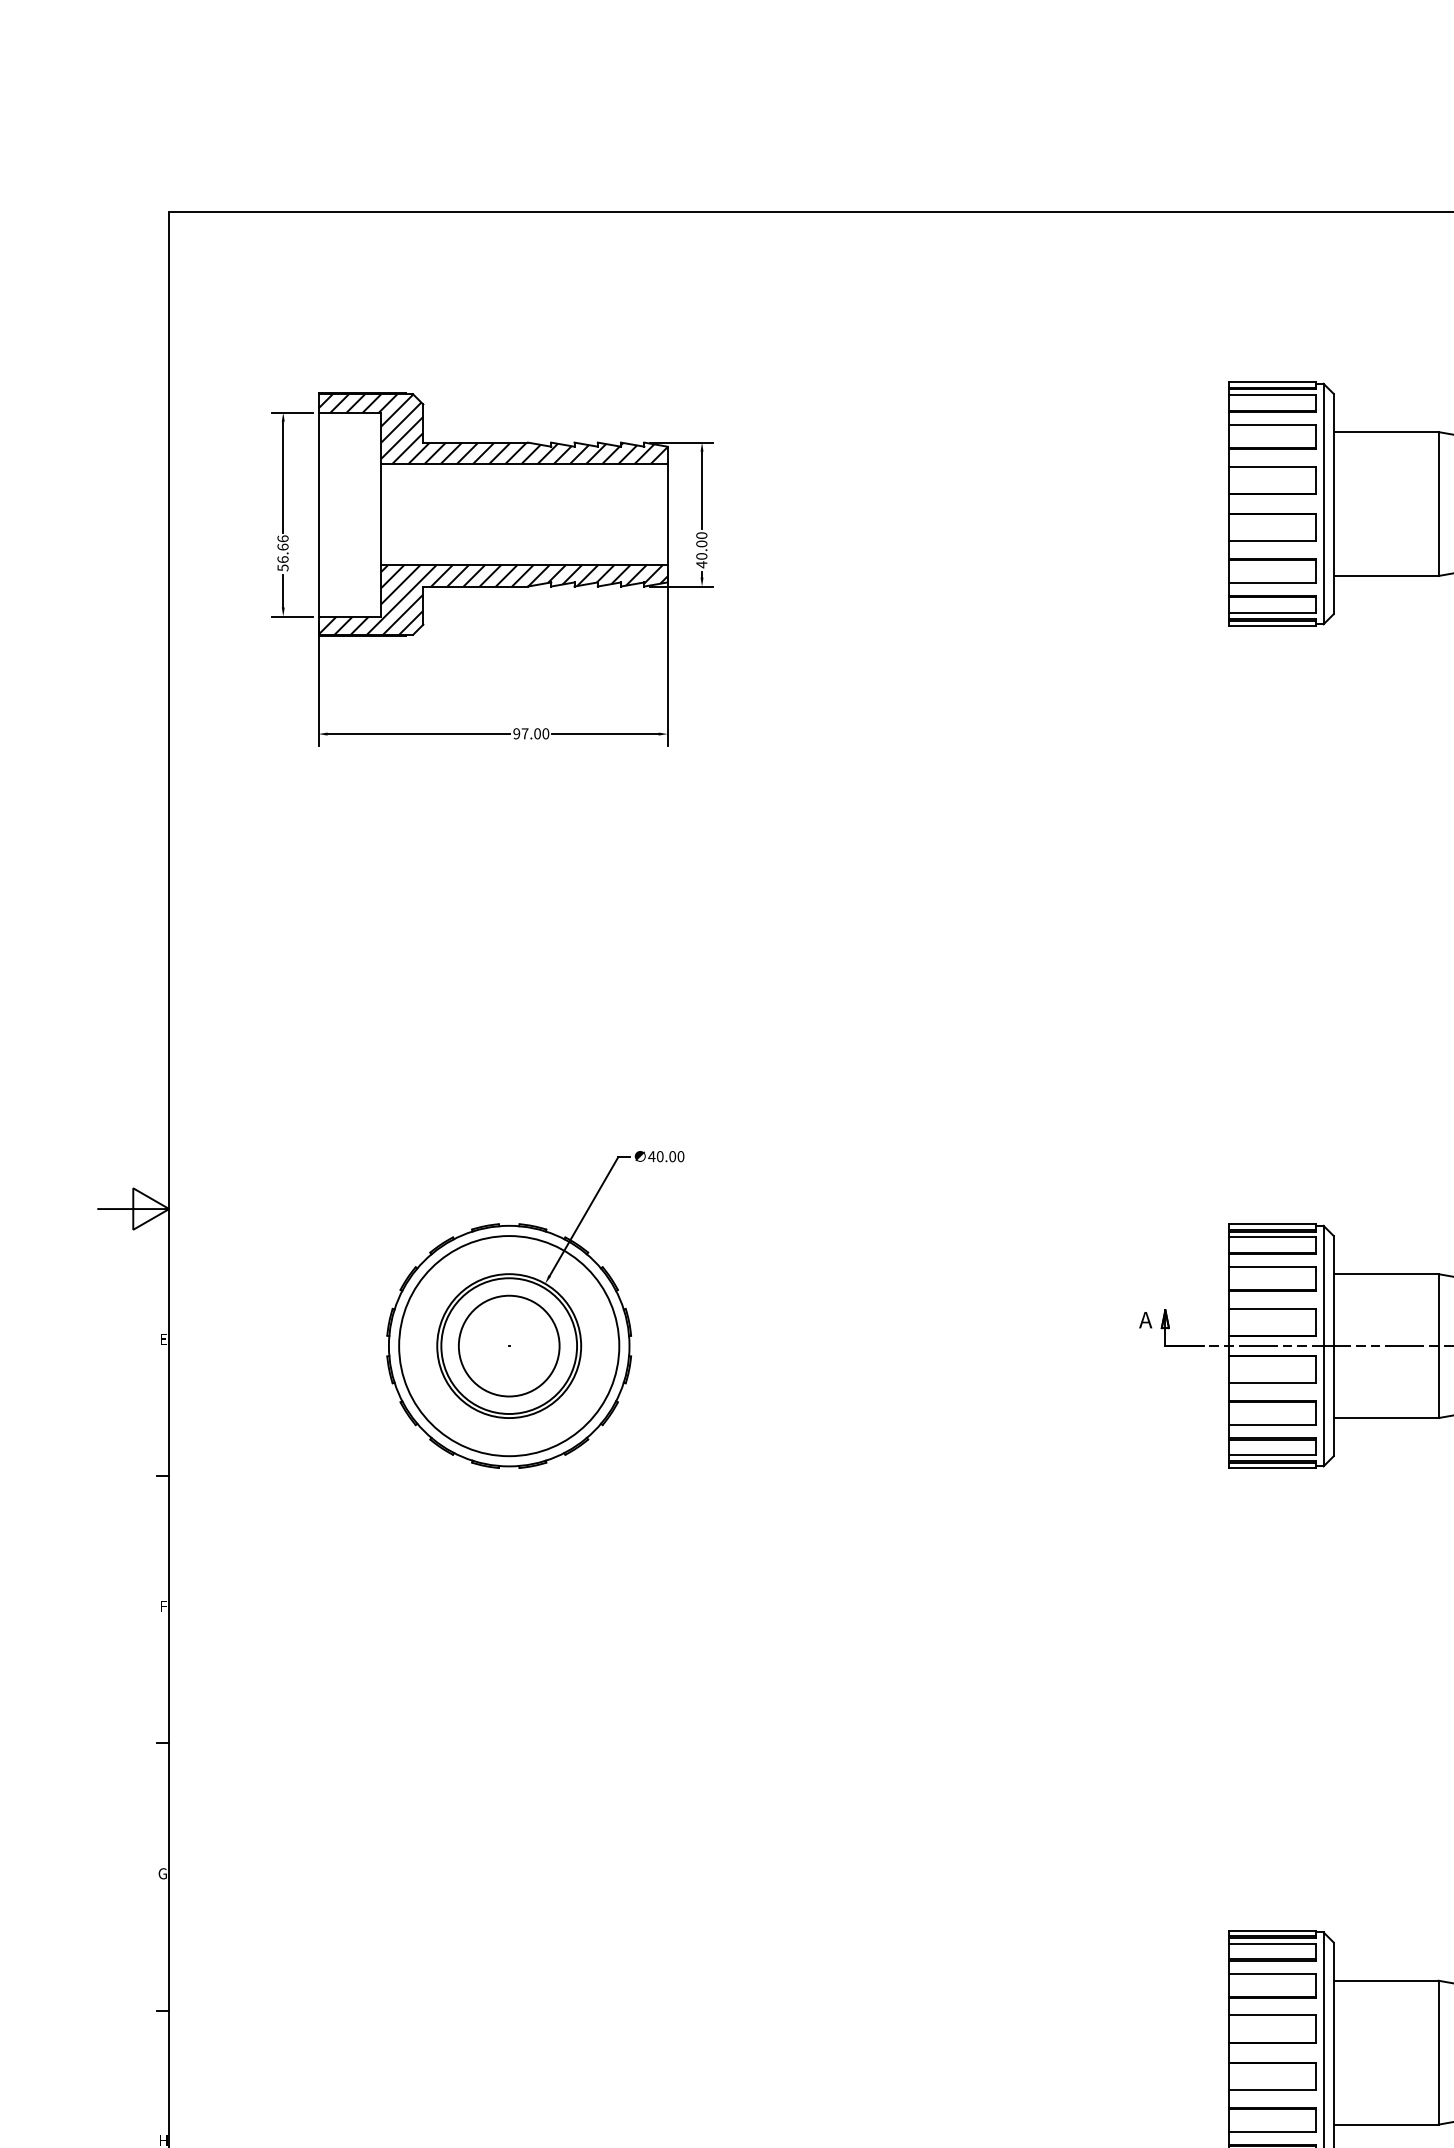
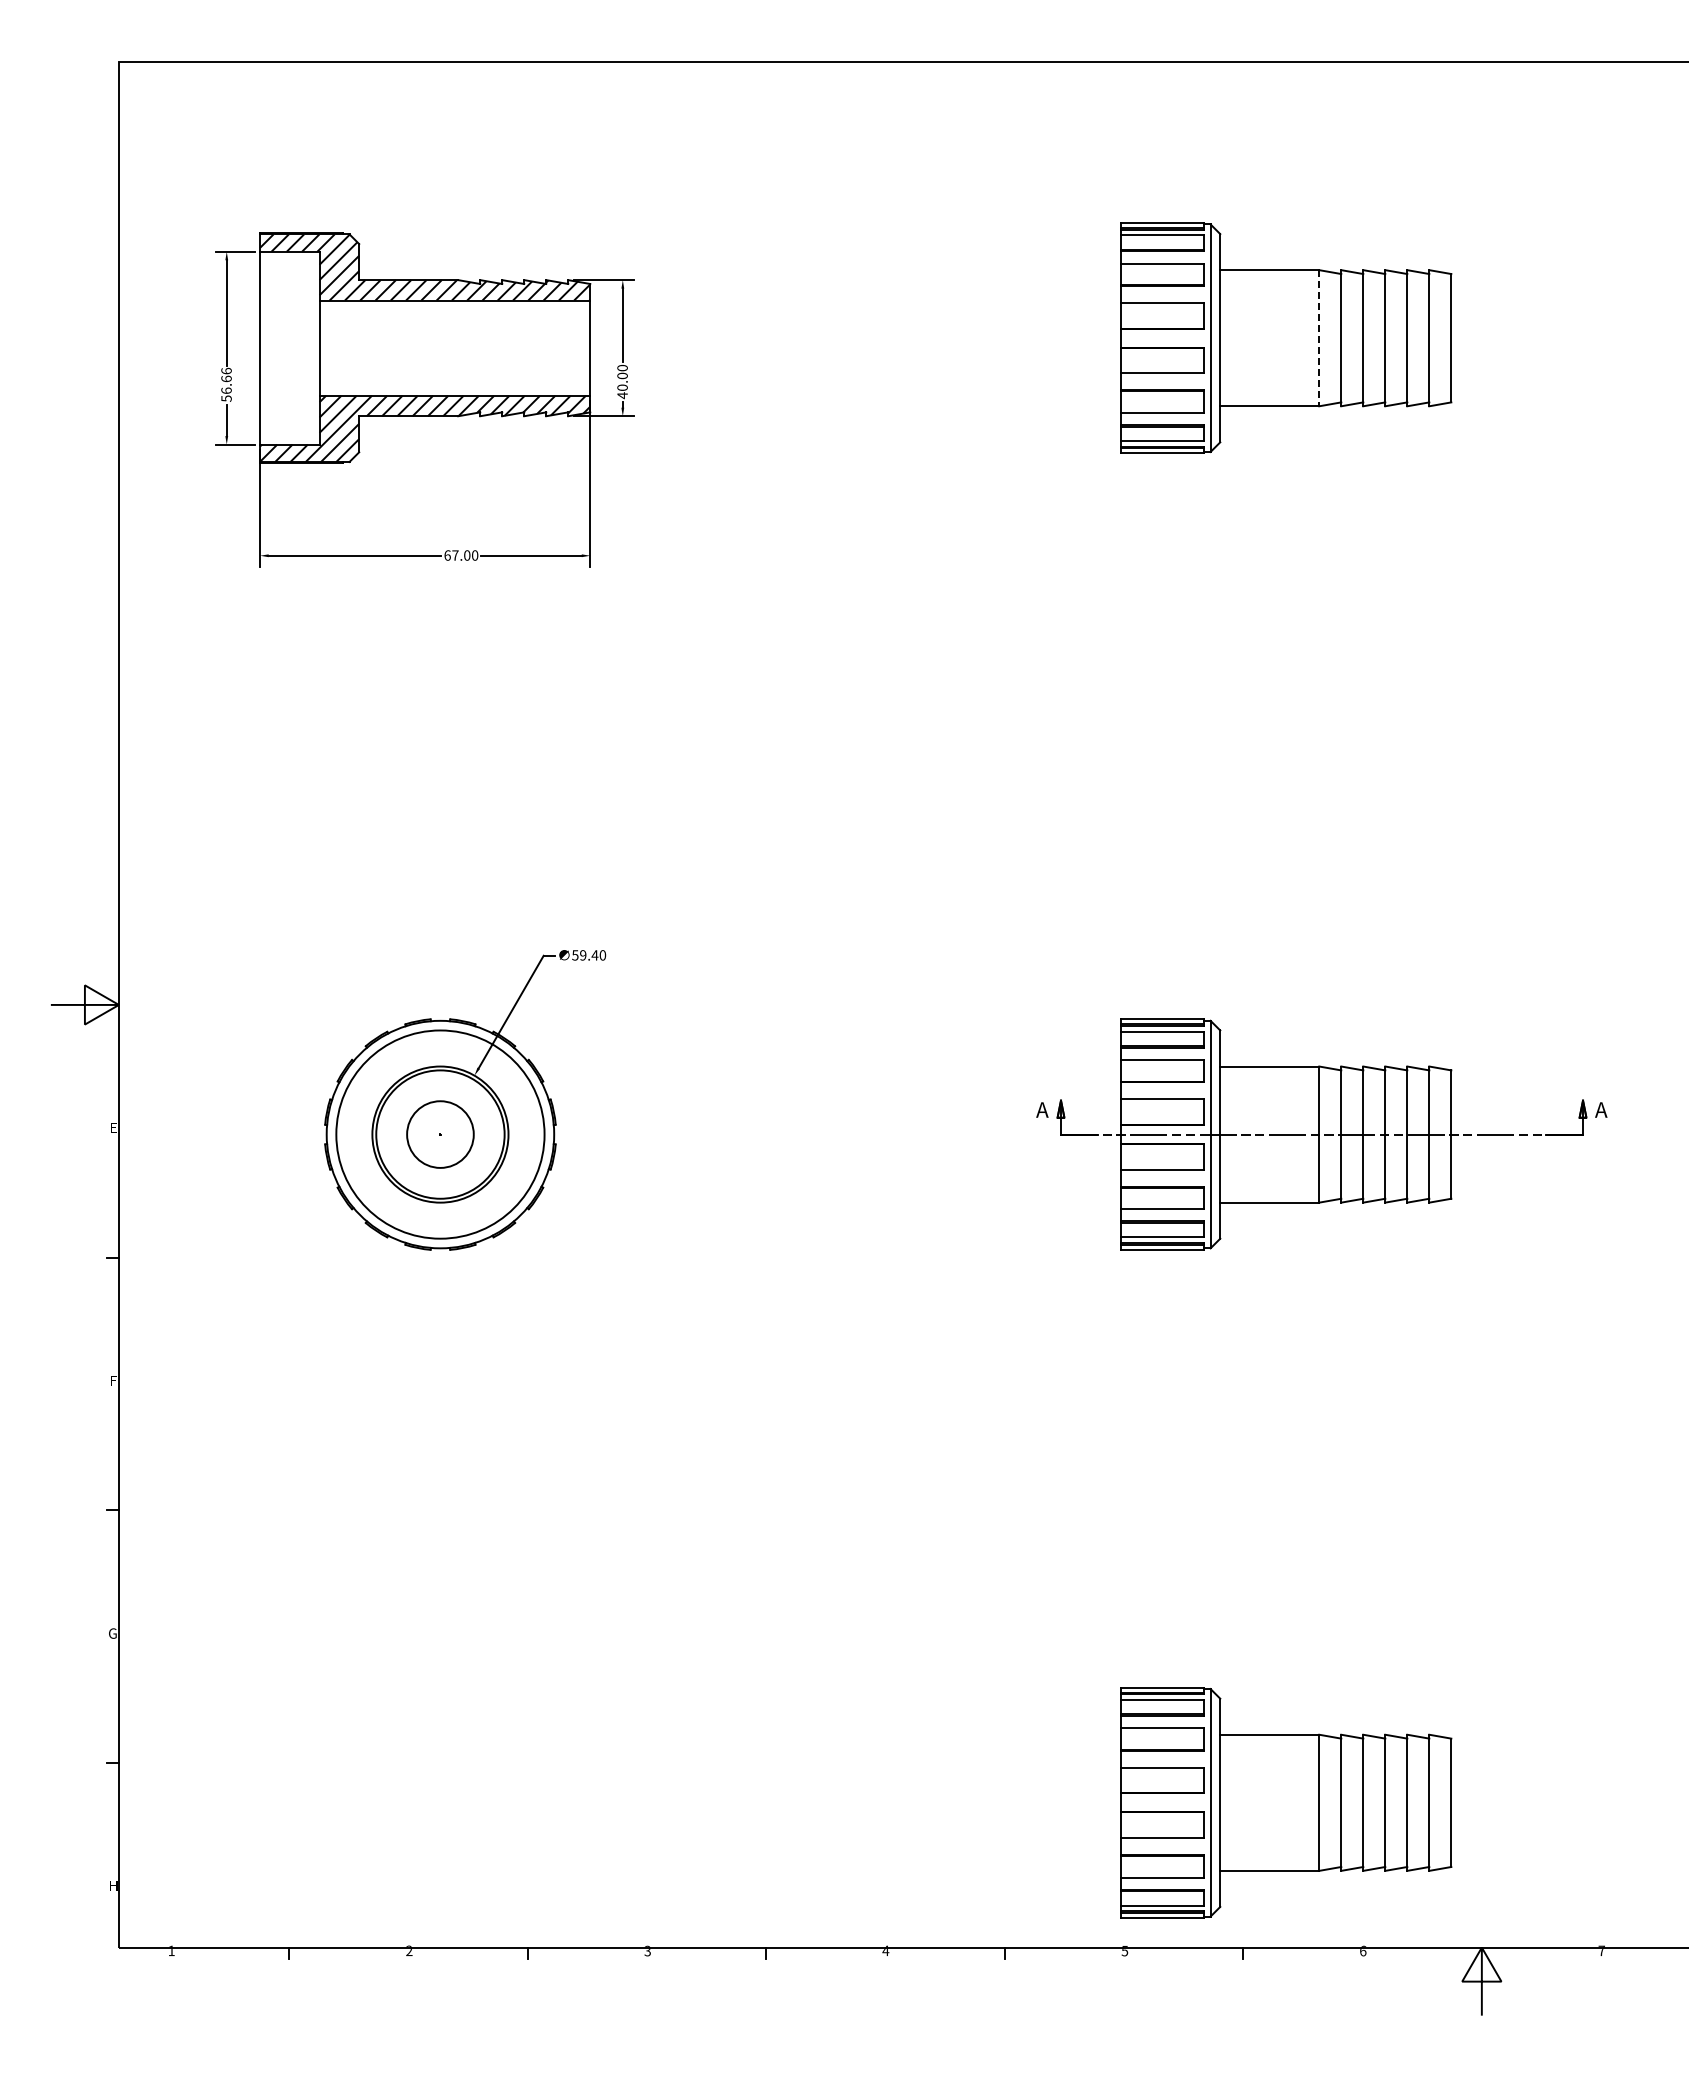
line: (1438, 504) -> (1319, 338), solid -> dashed
text: (516, 733) -> (447, 555), 97.00 -> 67.00
text: (661, 1156) -> (584, 955), 40.00 -> 59.40
circle: (509, 1346) -> (440, 1134), size x0.7

